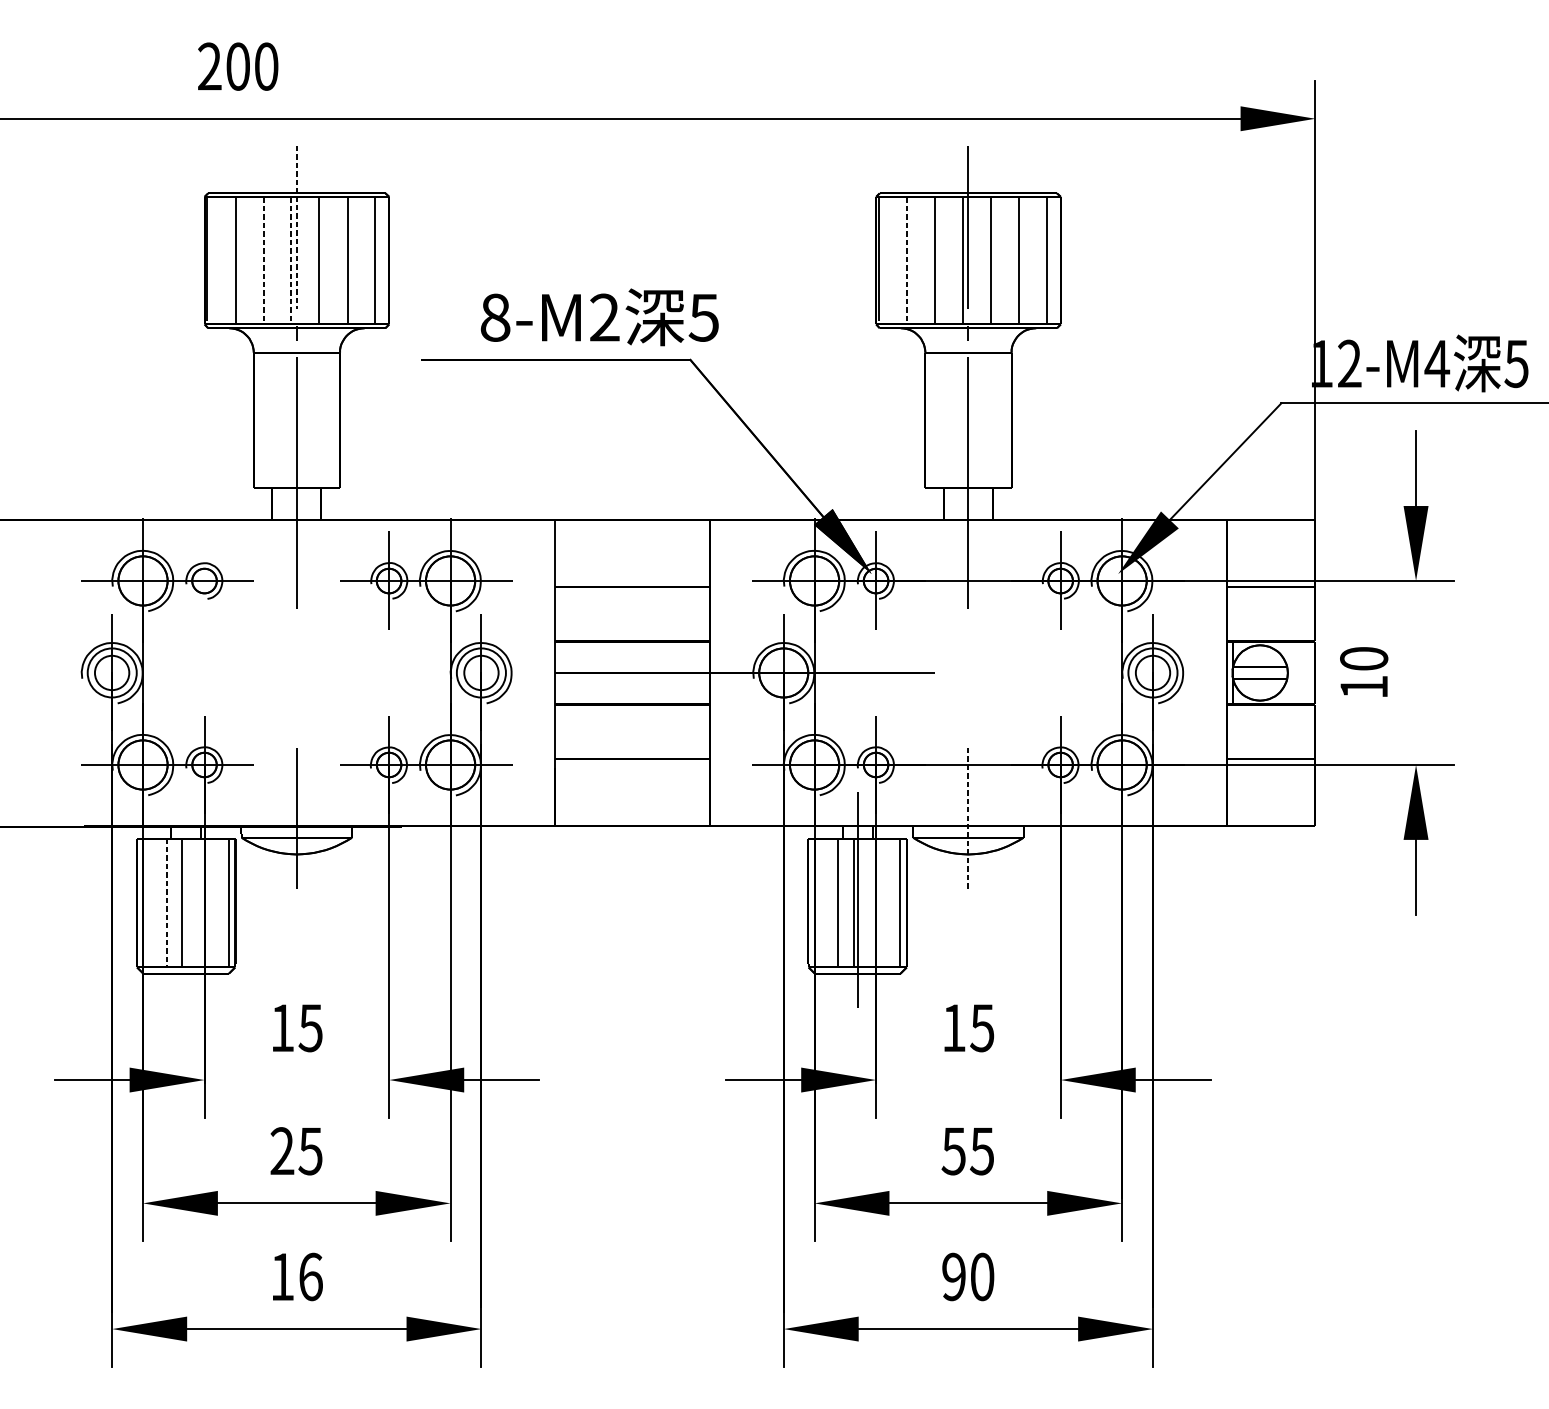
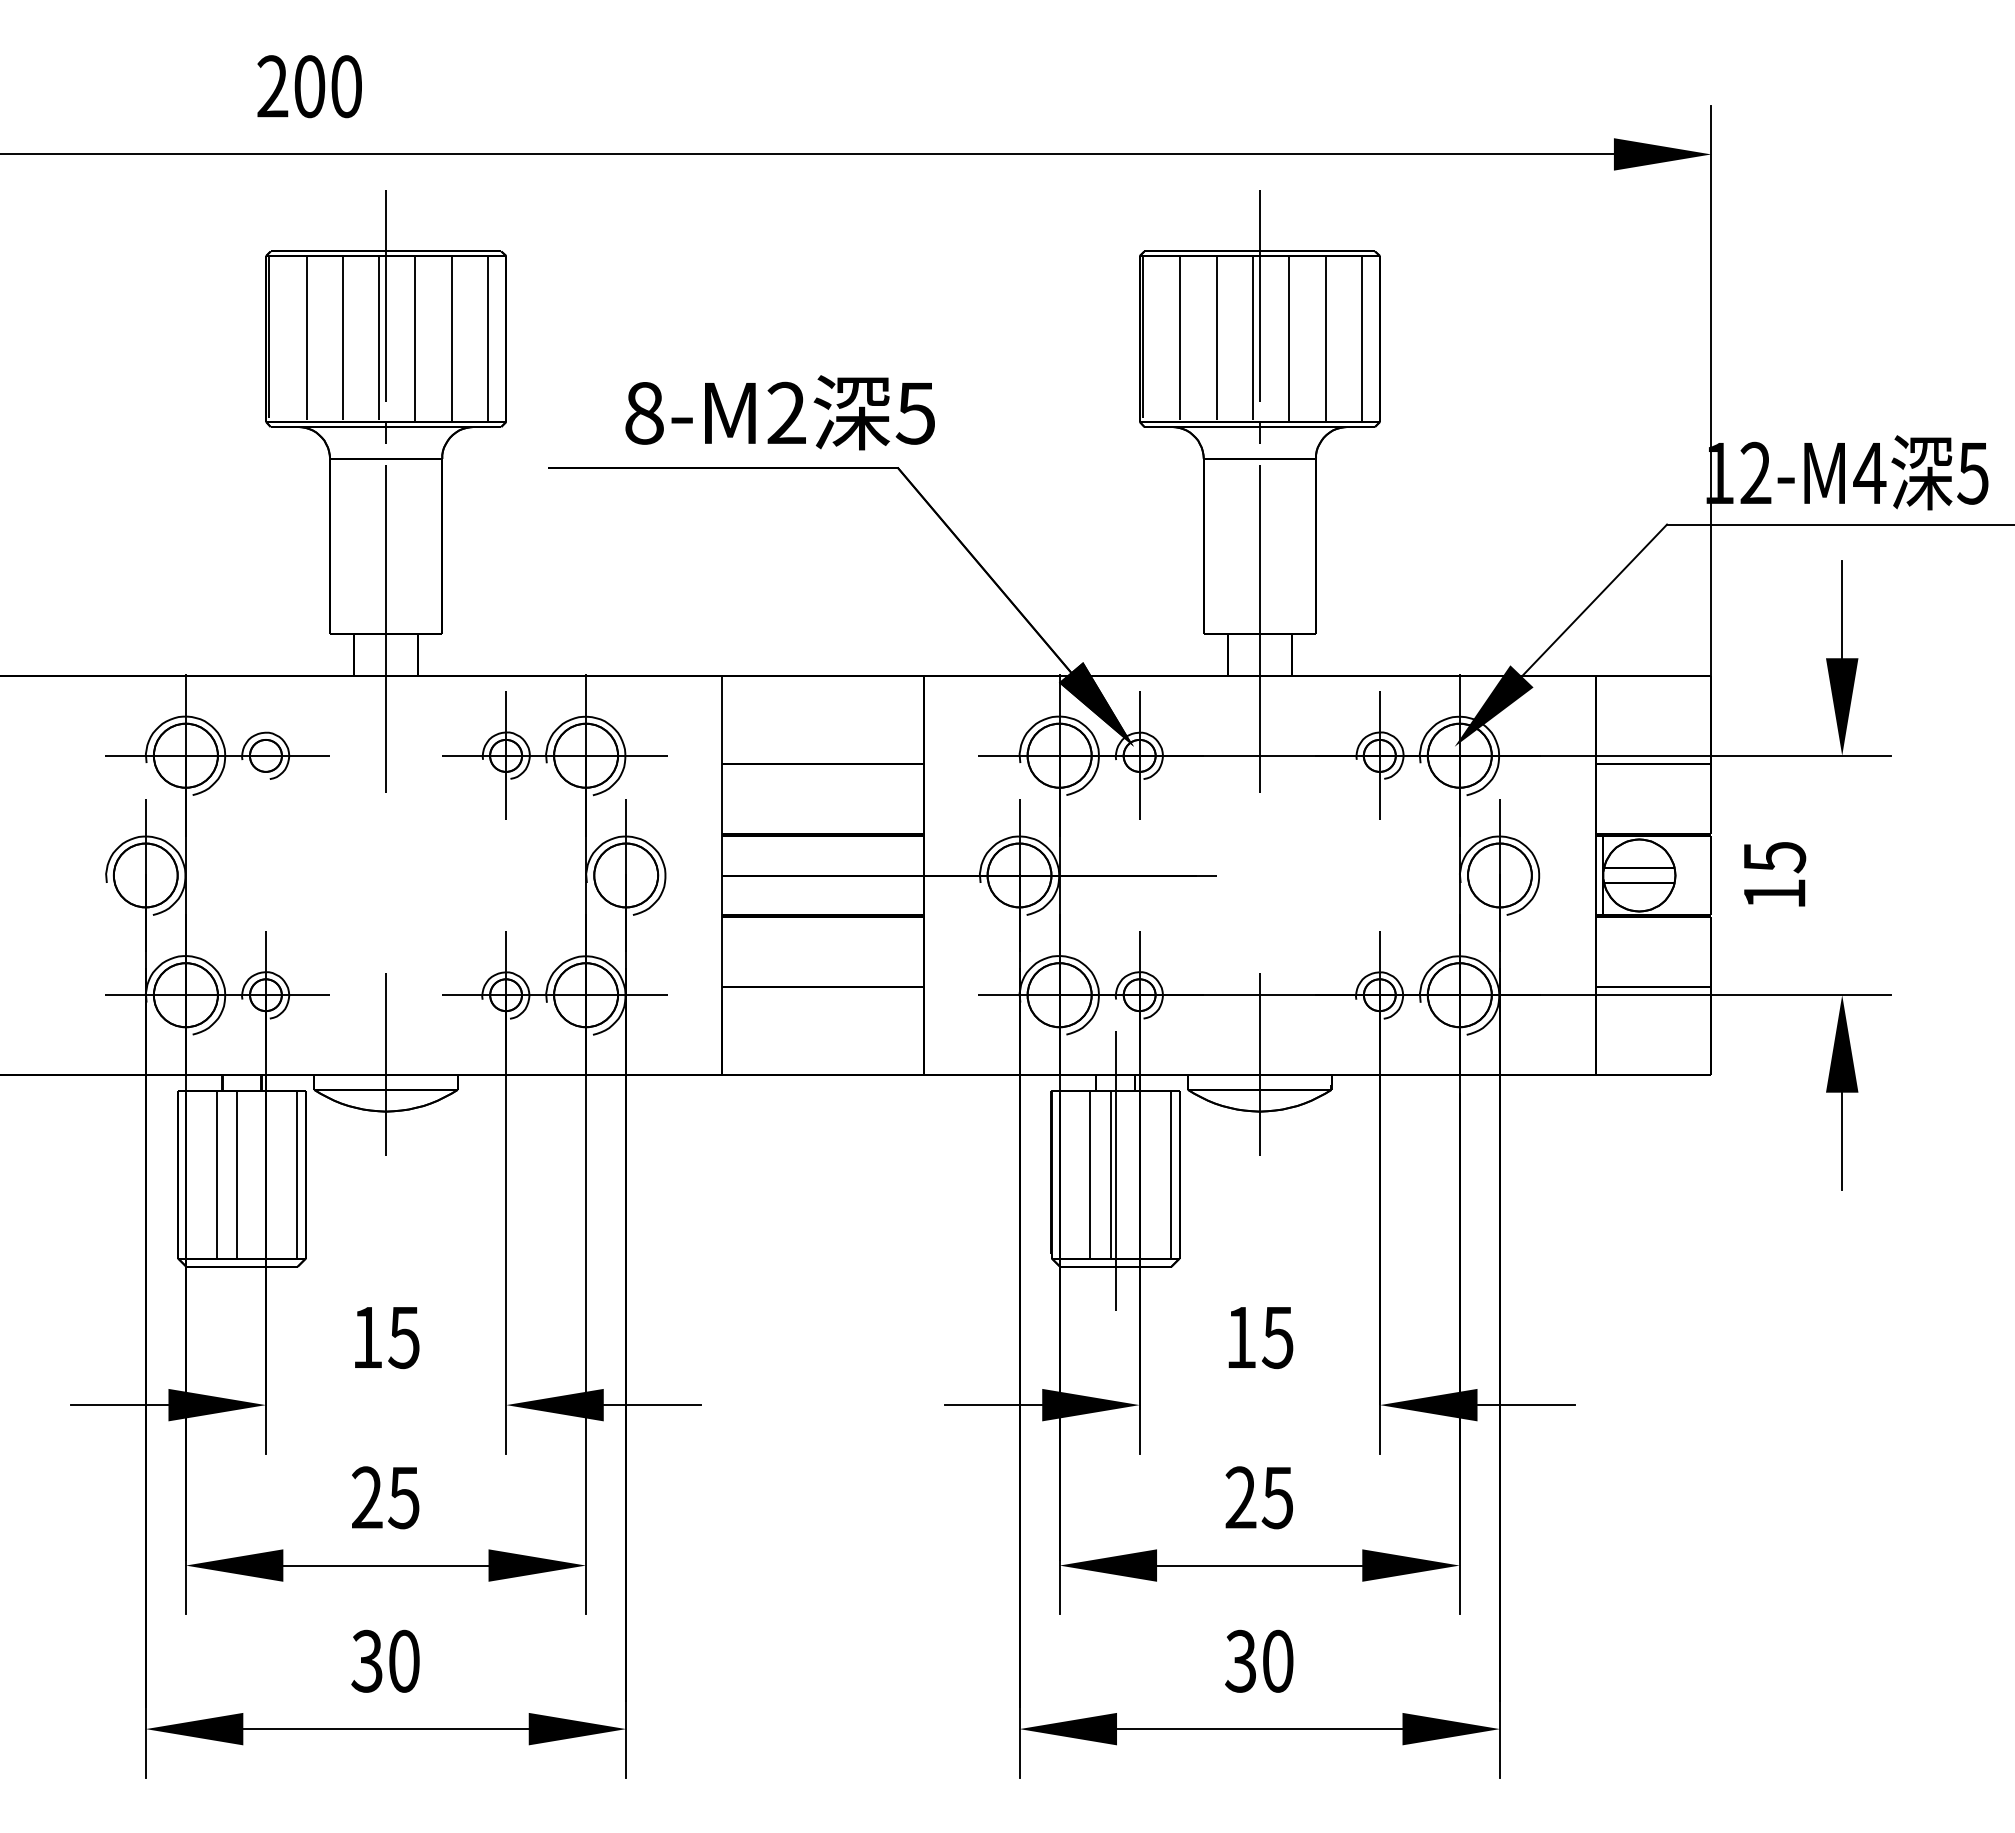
line: (297, 227) -> (386, 296), dashed -> solid
line: (263, 260) -> (342, 338), dashed -> solid
line: (291, 260) -> (379, 338), dashed -> solid
line: (907, 260) -> (1180, 338), dashed -> solid
text: (1364, 659) -> (1774, 857), 10 -> 15
circle: (111, 672) -> (145, 875), size x1.43
circle: (481, 672) -> (626, 875), size x1.43
circle: (1152, 672) -> (1499, 875), size x1.43
line: (968, 818) -> (1259, 1064), dashed -> solid
line: (166, 902) -> (216, 1174), dashed -> solid
text: (953, 1151) -> (1240, 1497), 55 -> 25
text: (296, 1276) -> (385, 1660), 16 -> 30
text: (953, 1277) -> (1240, 1661), 90 -> 30

